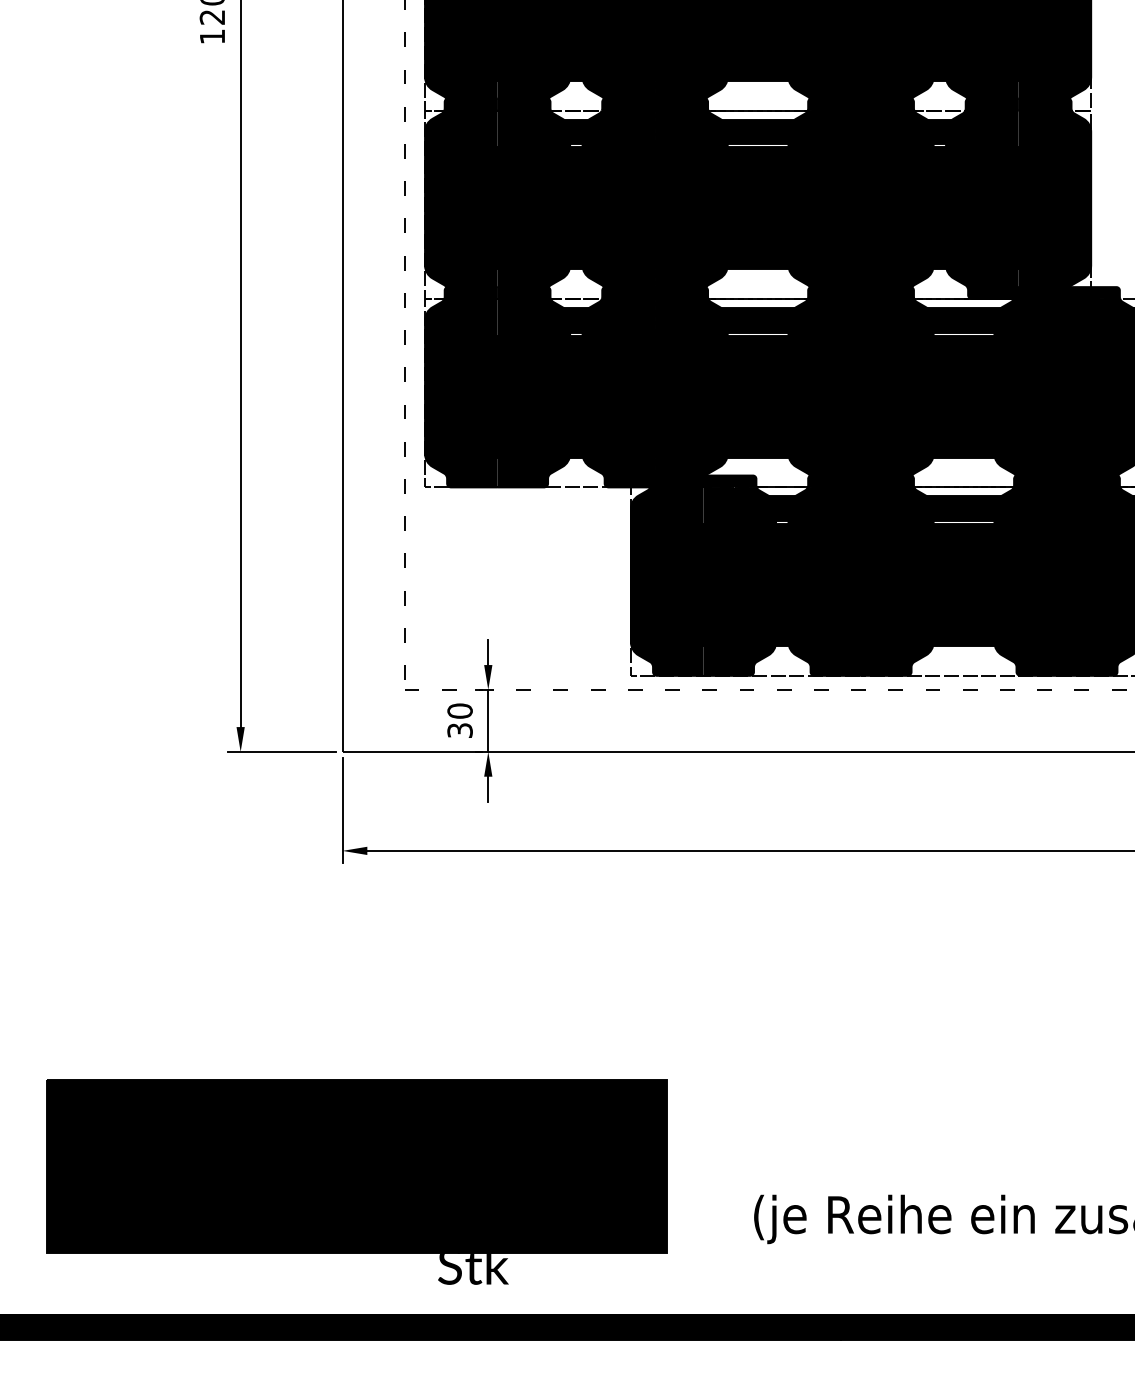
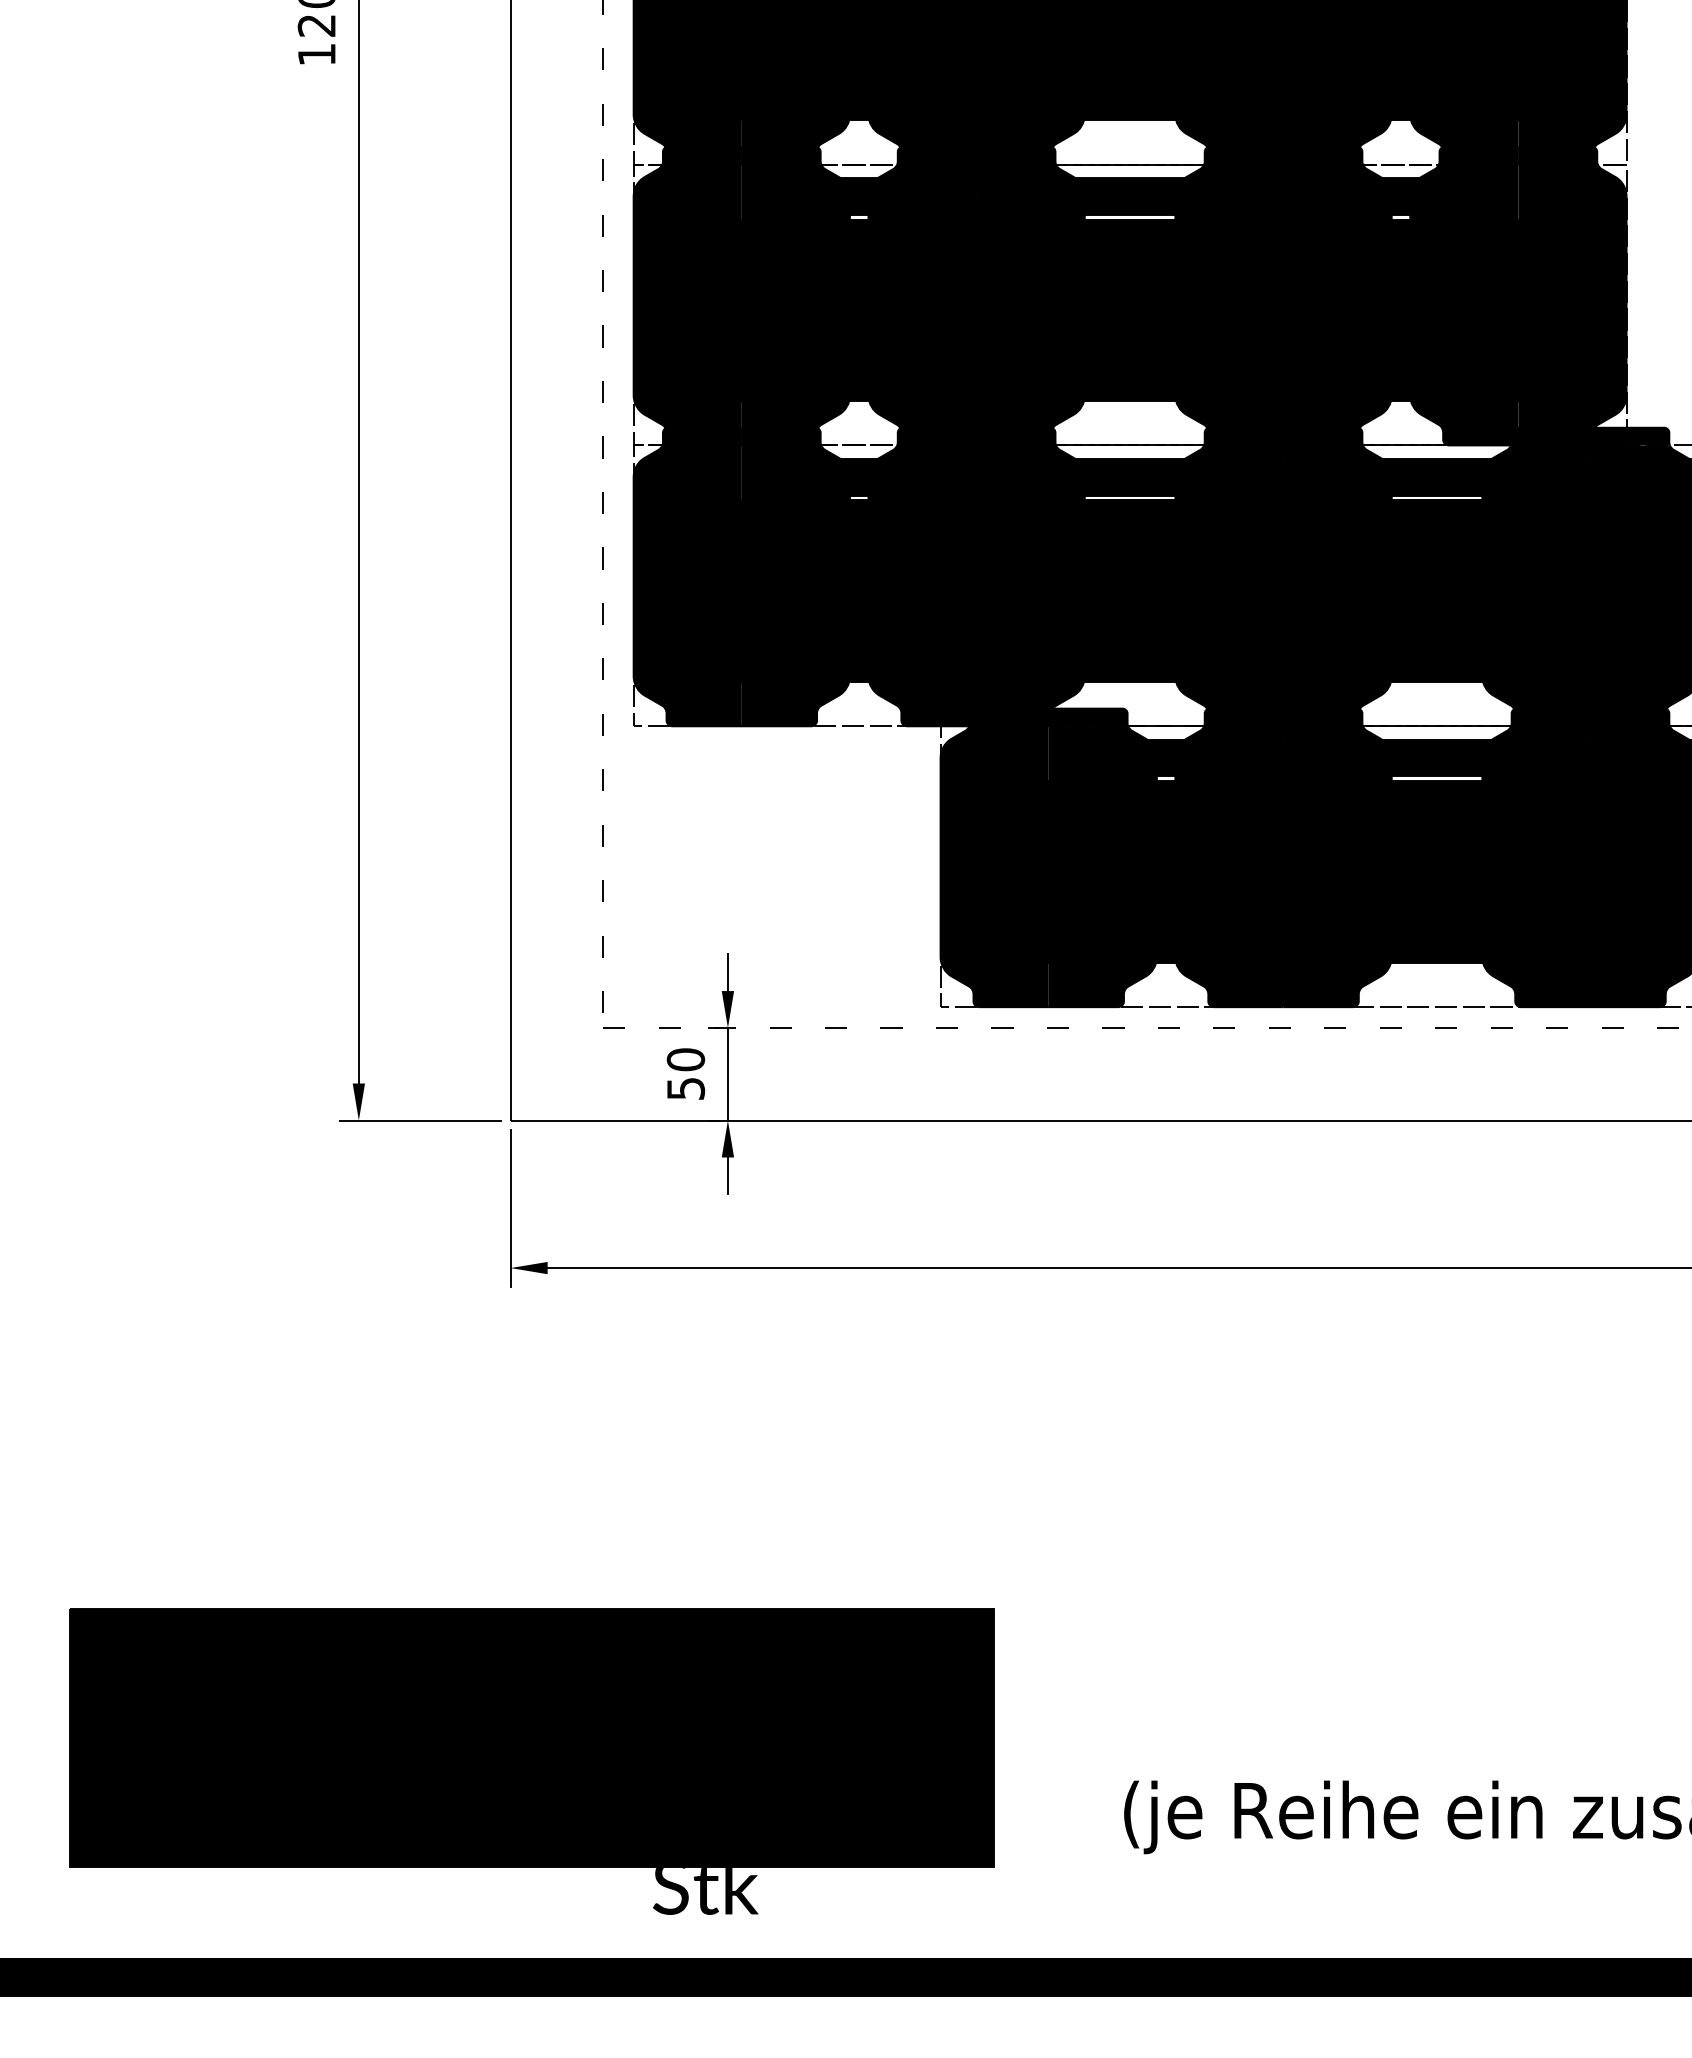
text: (459, 730) -> (685, 1088), 30 -> 50

